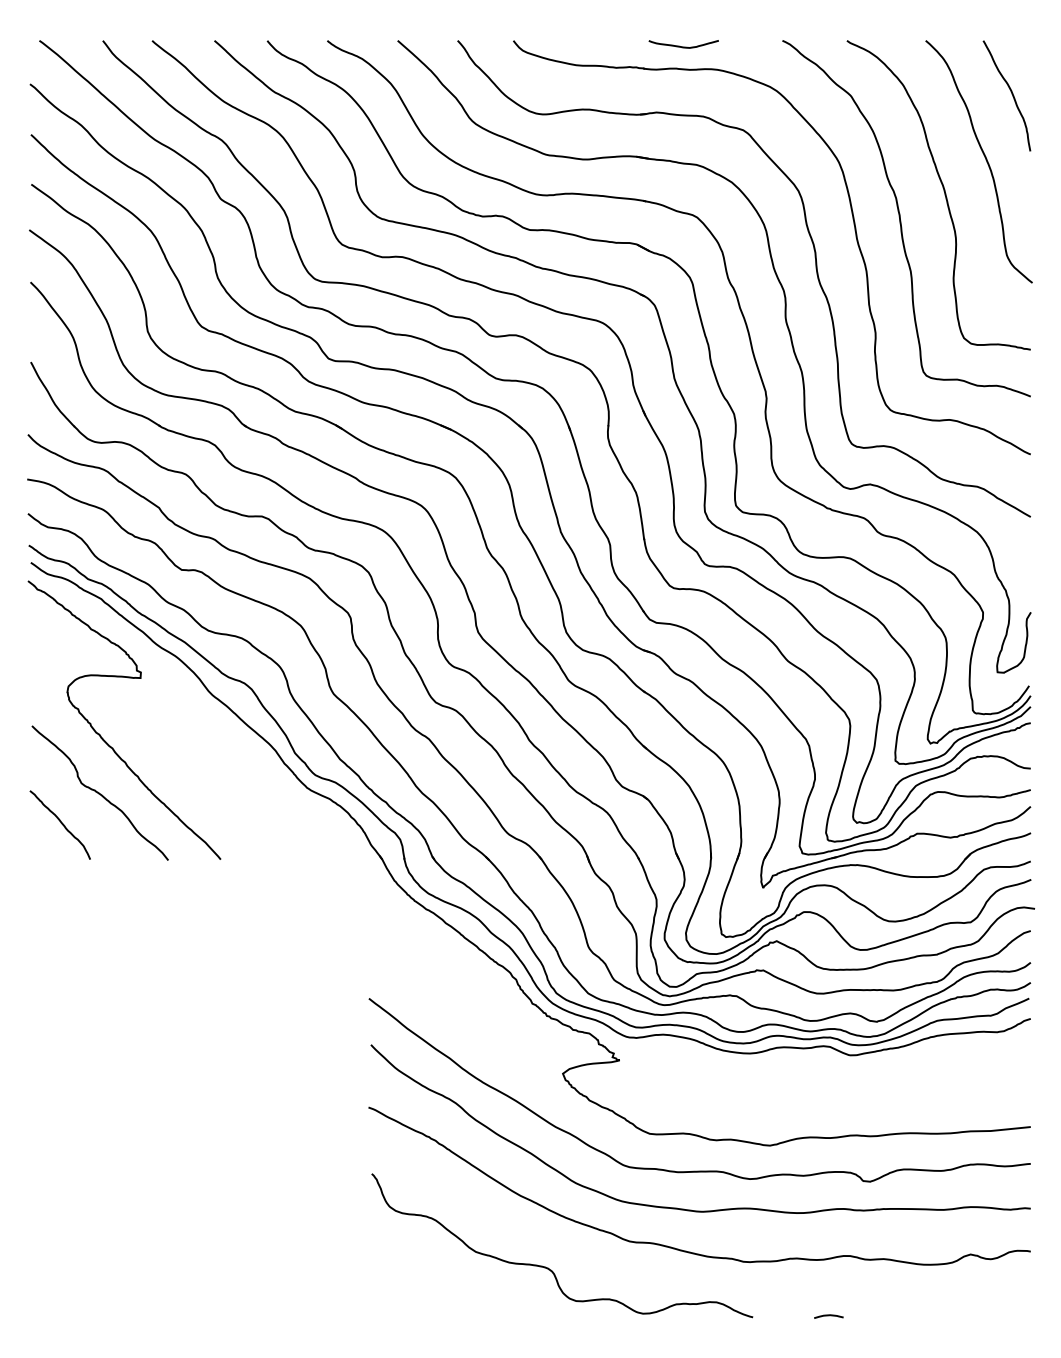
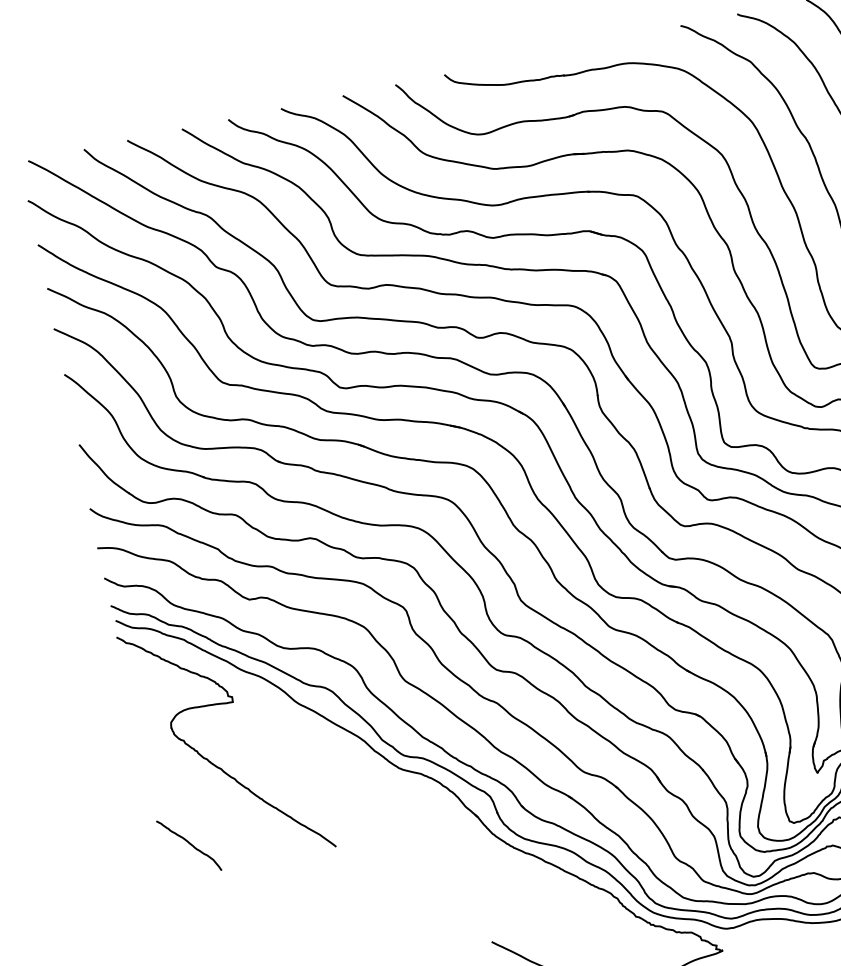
curve: (683, 46) -> (594, 48), removed
curve: (99, 792) -> (217, 810), removed

